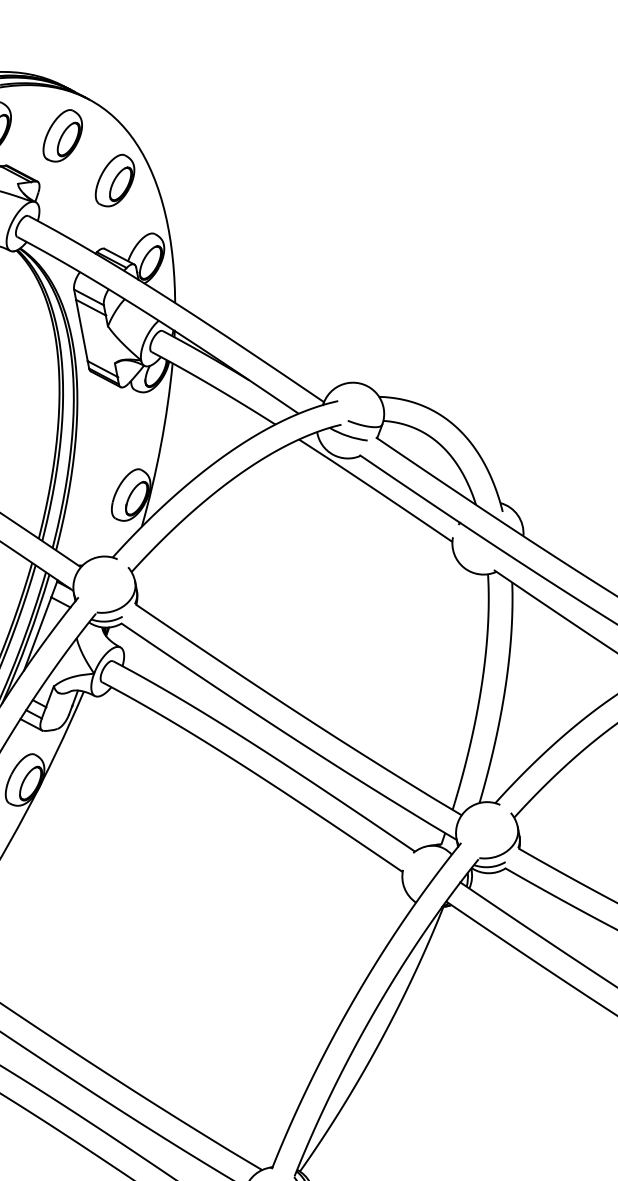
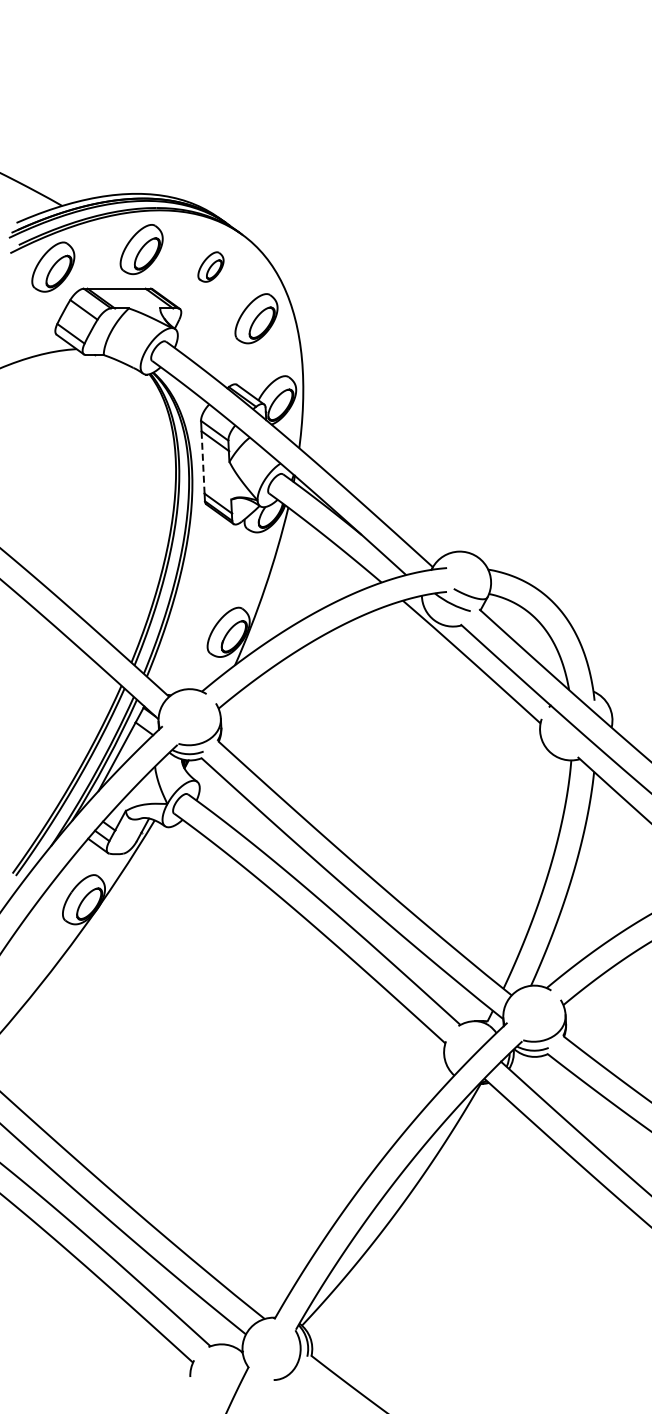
part: (61, 135) -> (210, 266), size x0.6
line: (82, 329) -> (203, 461), solid -> dashed

